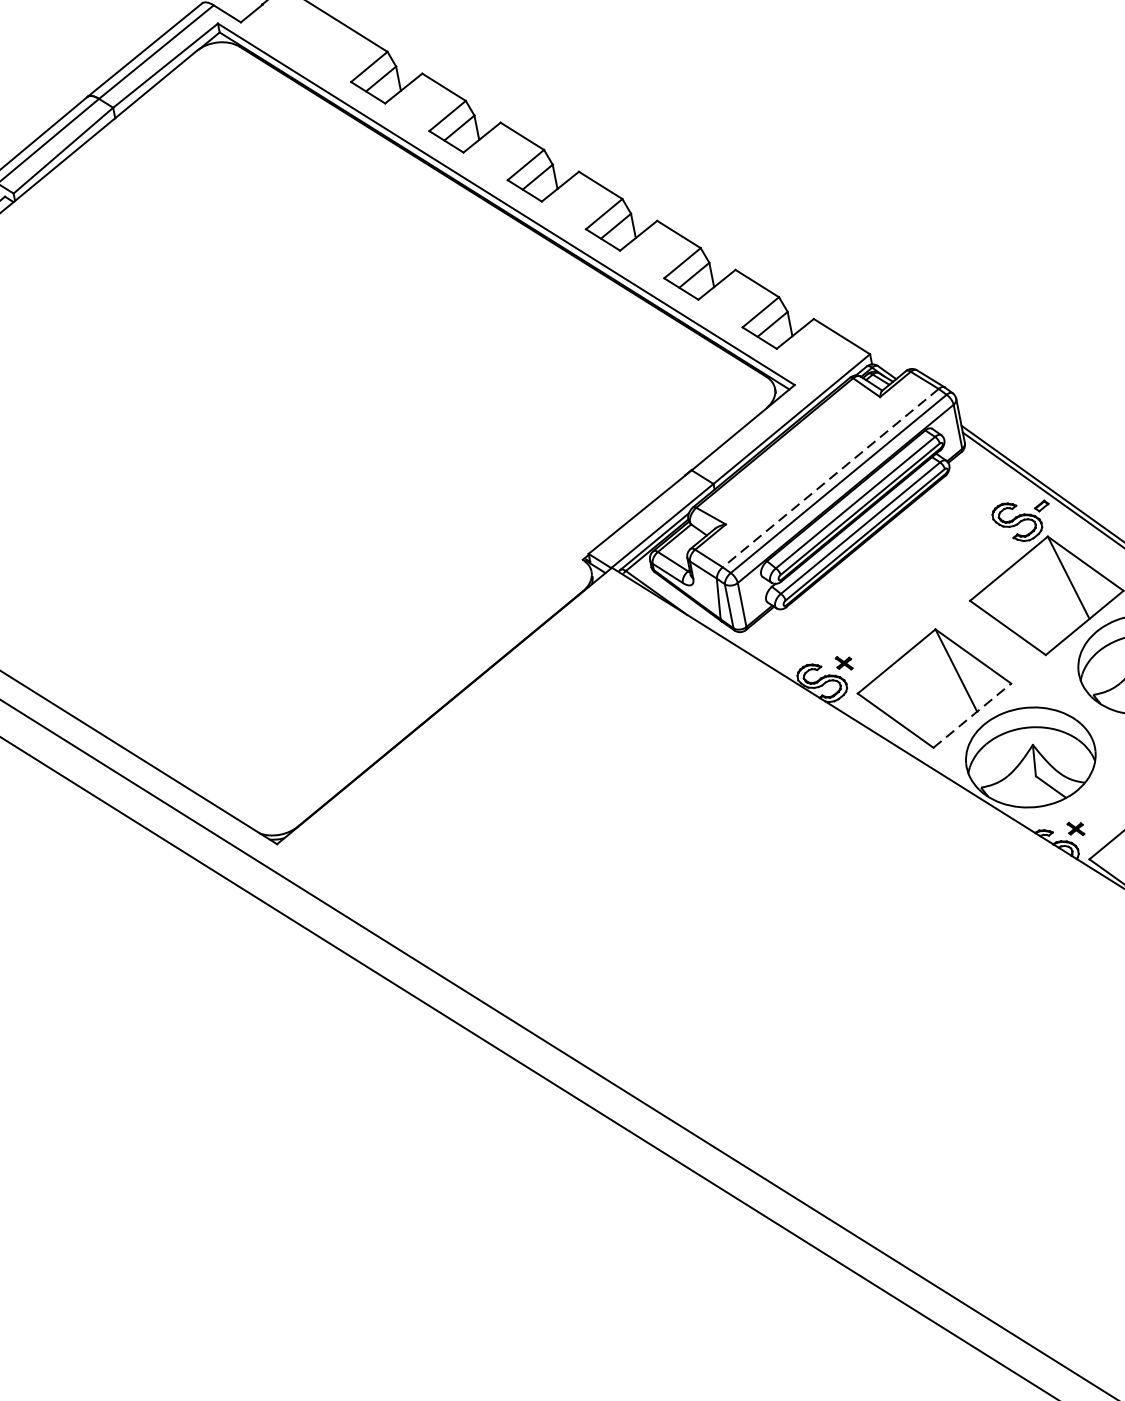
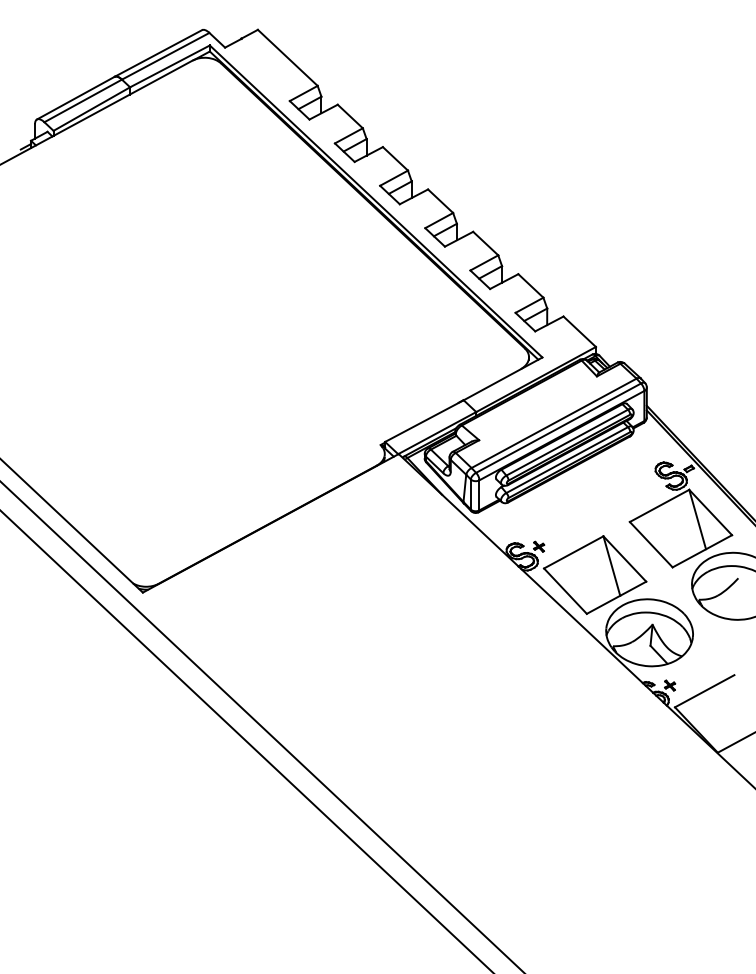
line: (831, 478) -> (554, 423), dashed -> solid
line: (972, 715) -> (616, 597), dashed -> solid

